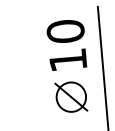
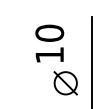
text: (66, 44) -> (49, 43), moved

